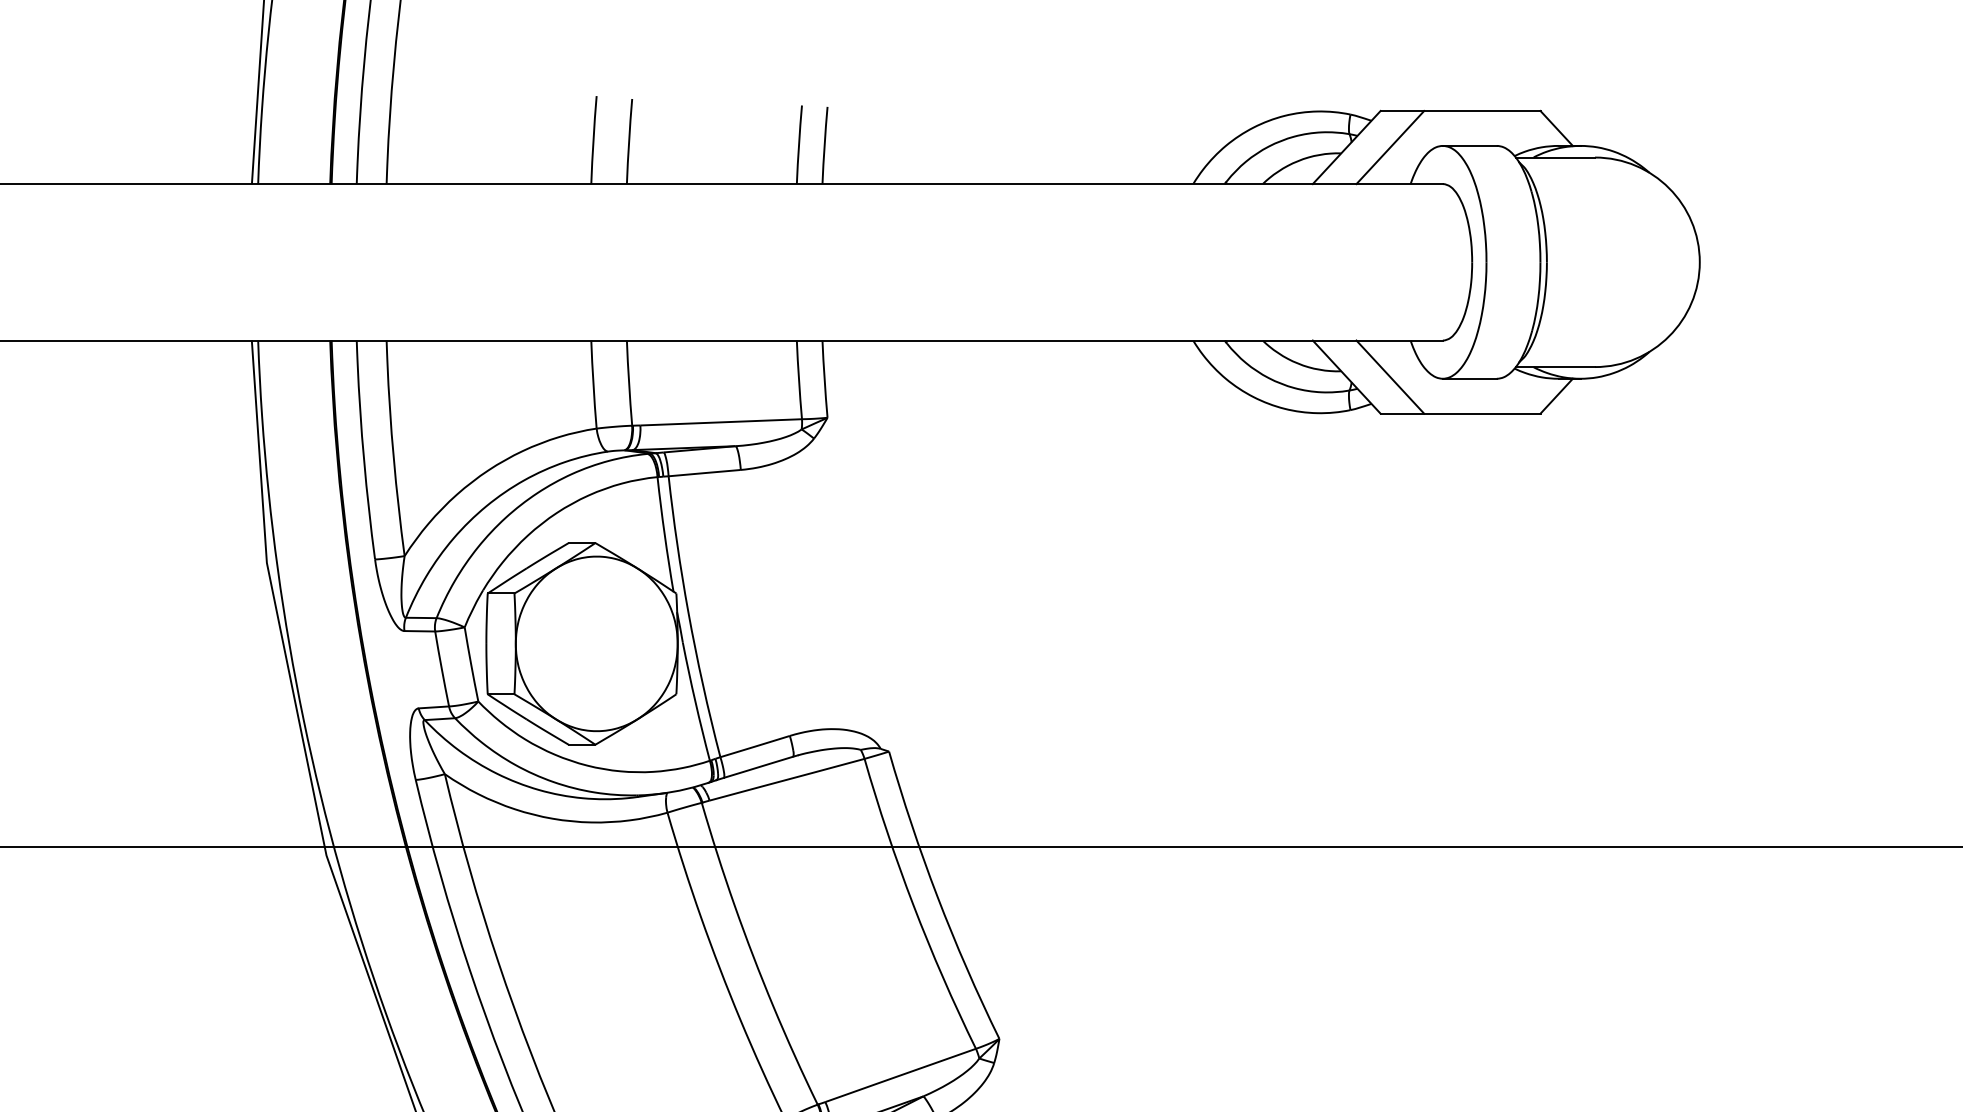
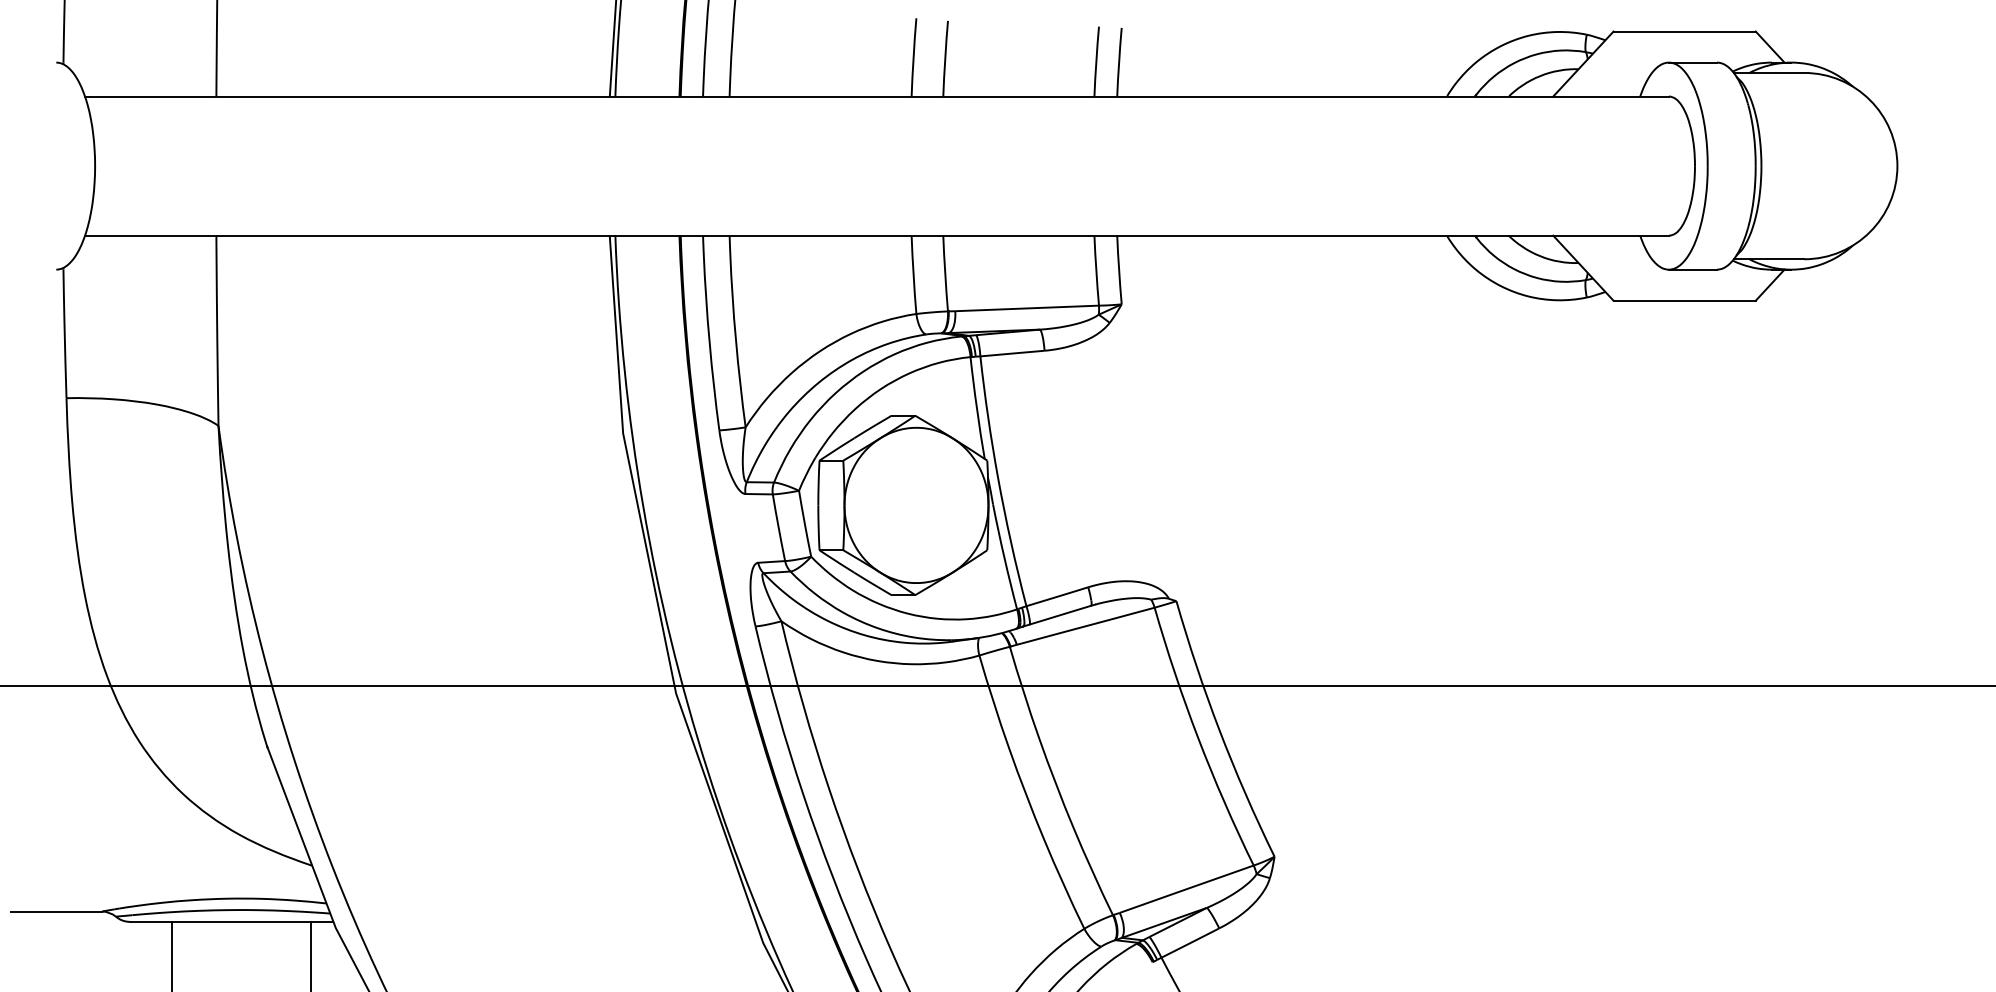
line: (1390, 146) -> (1622, 63), removed
line: (1390, 376) -> (1622, 267), removed

